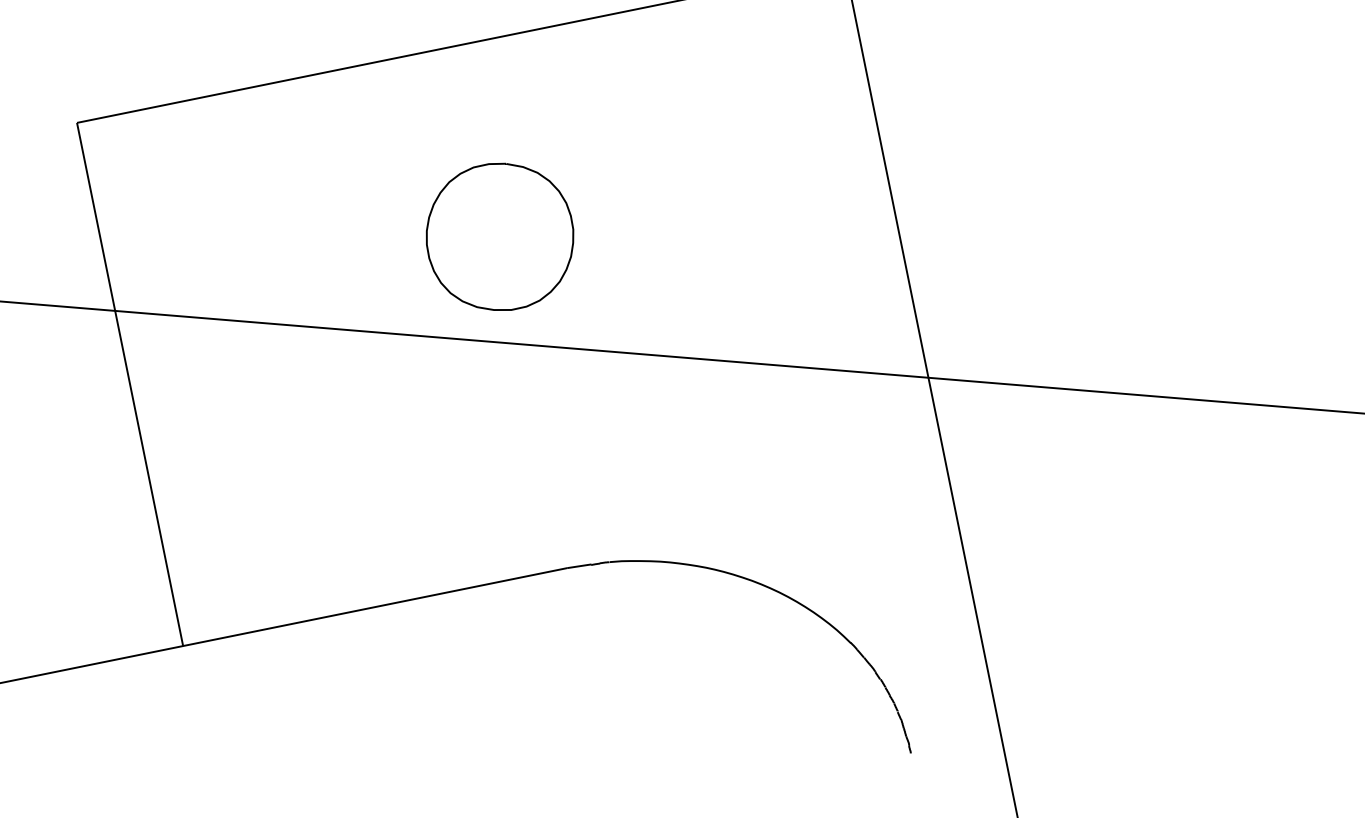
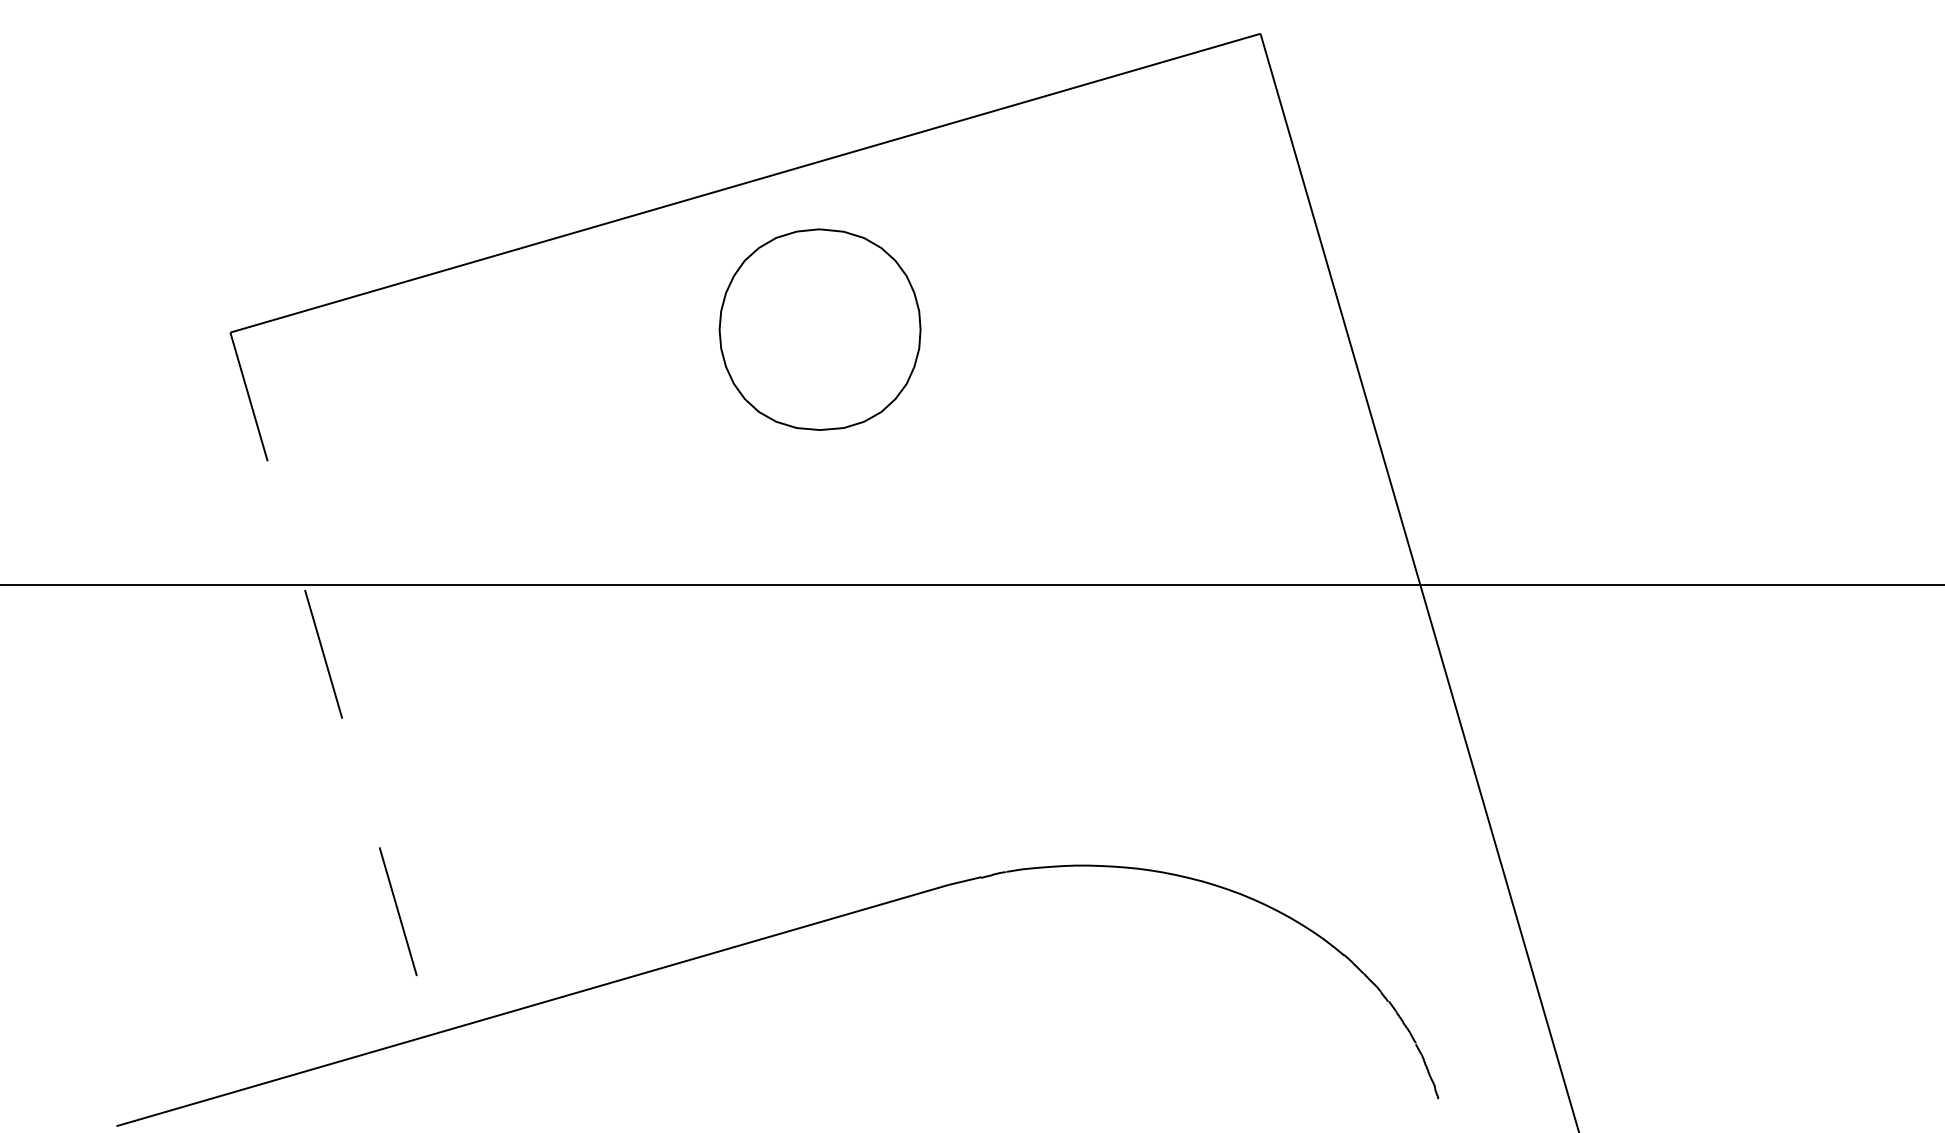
part: (499, 236) -> (819, 329), moved
line: (130, 384) -> (332, 683), solid -> dashed

